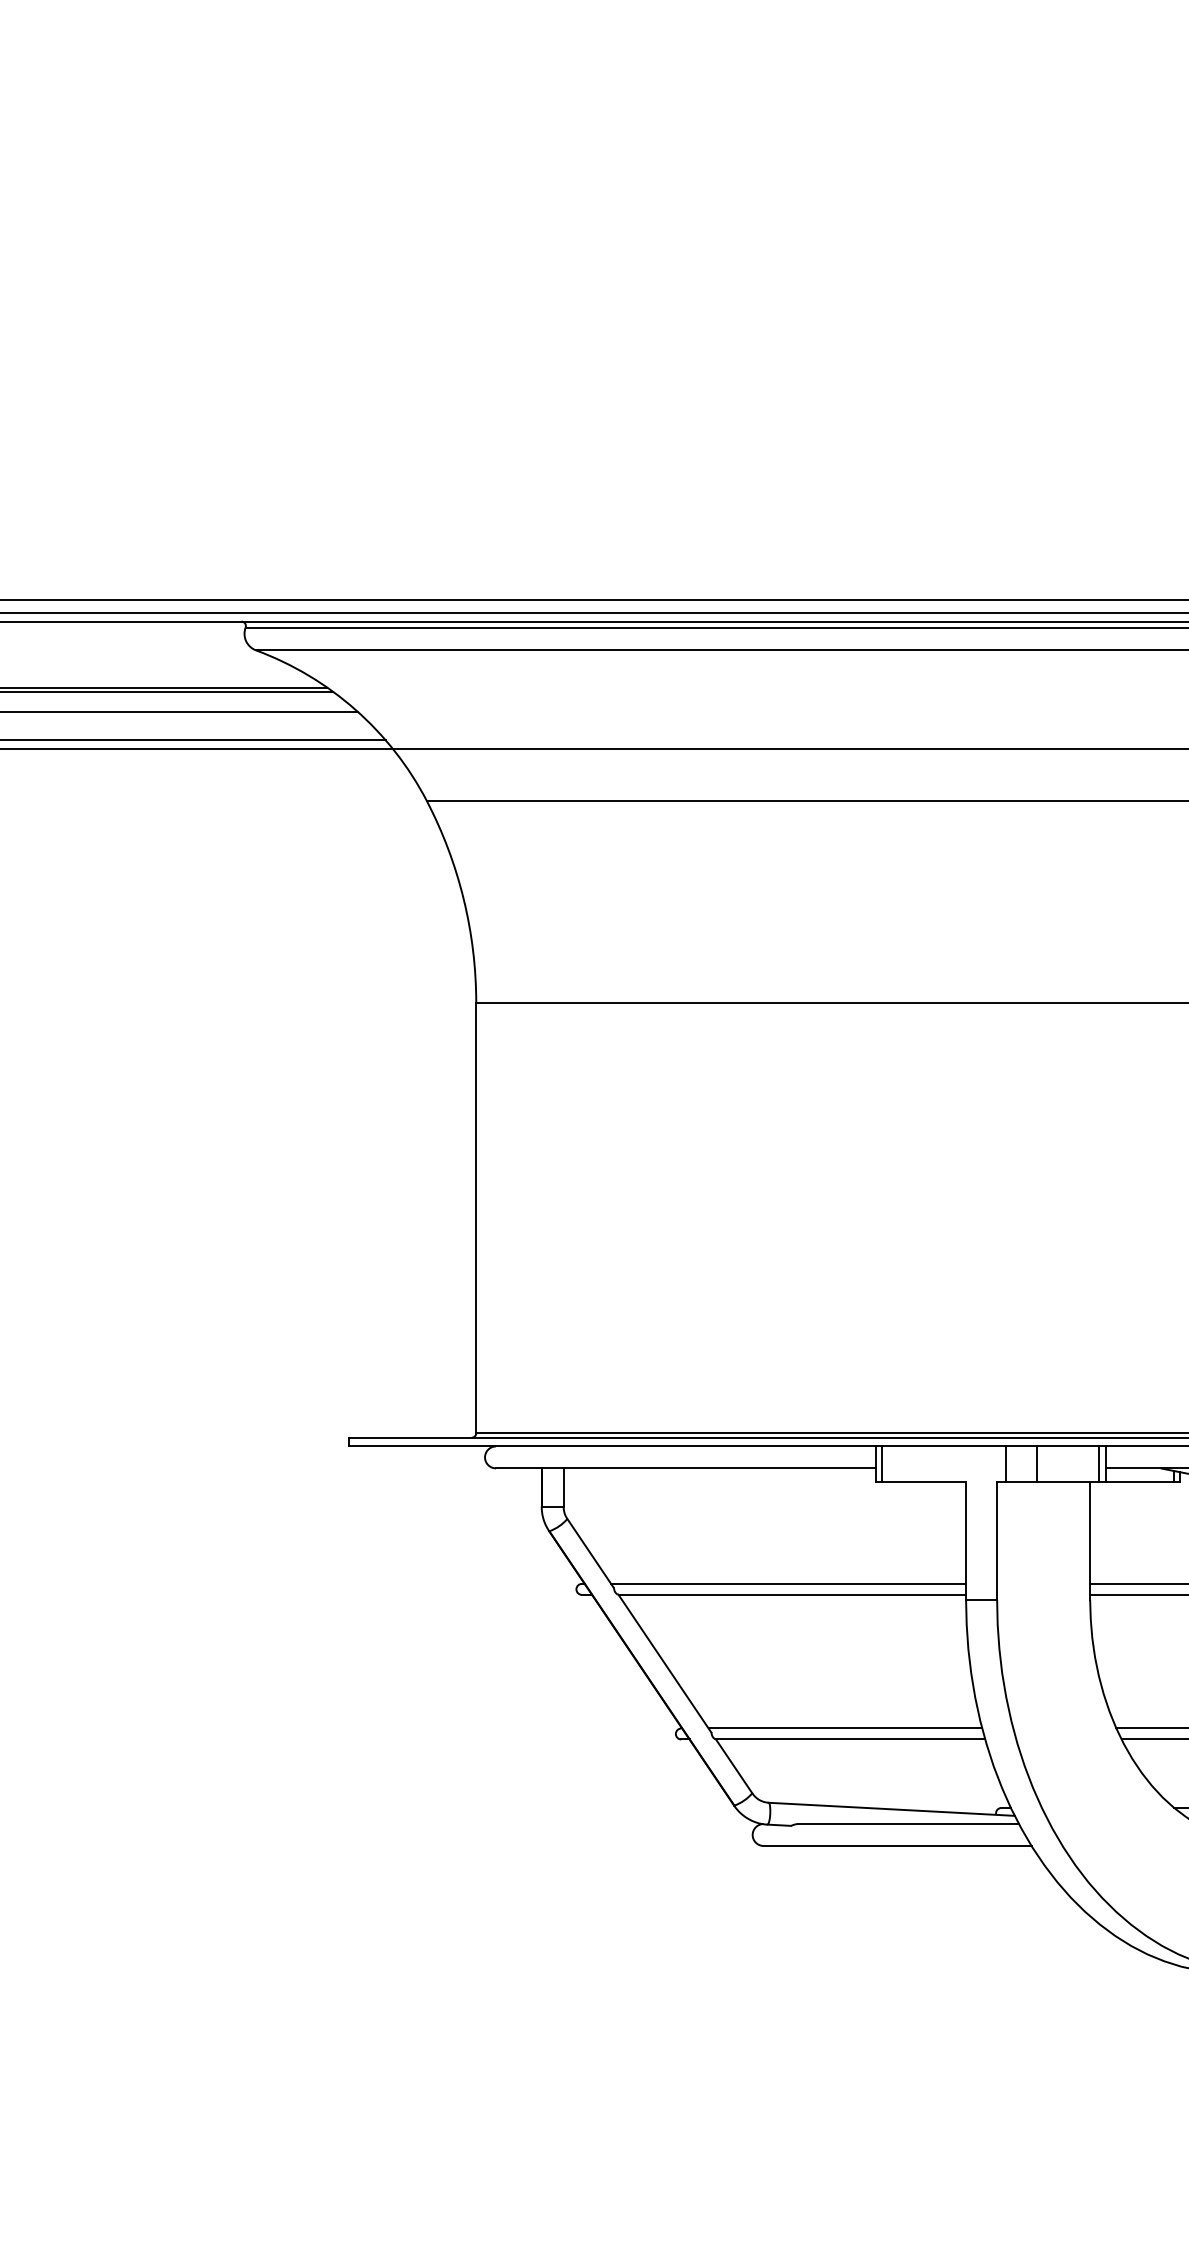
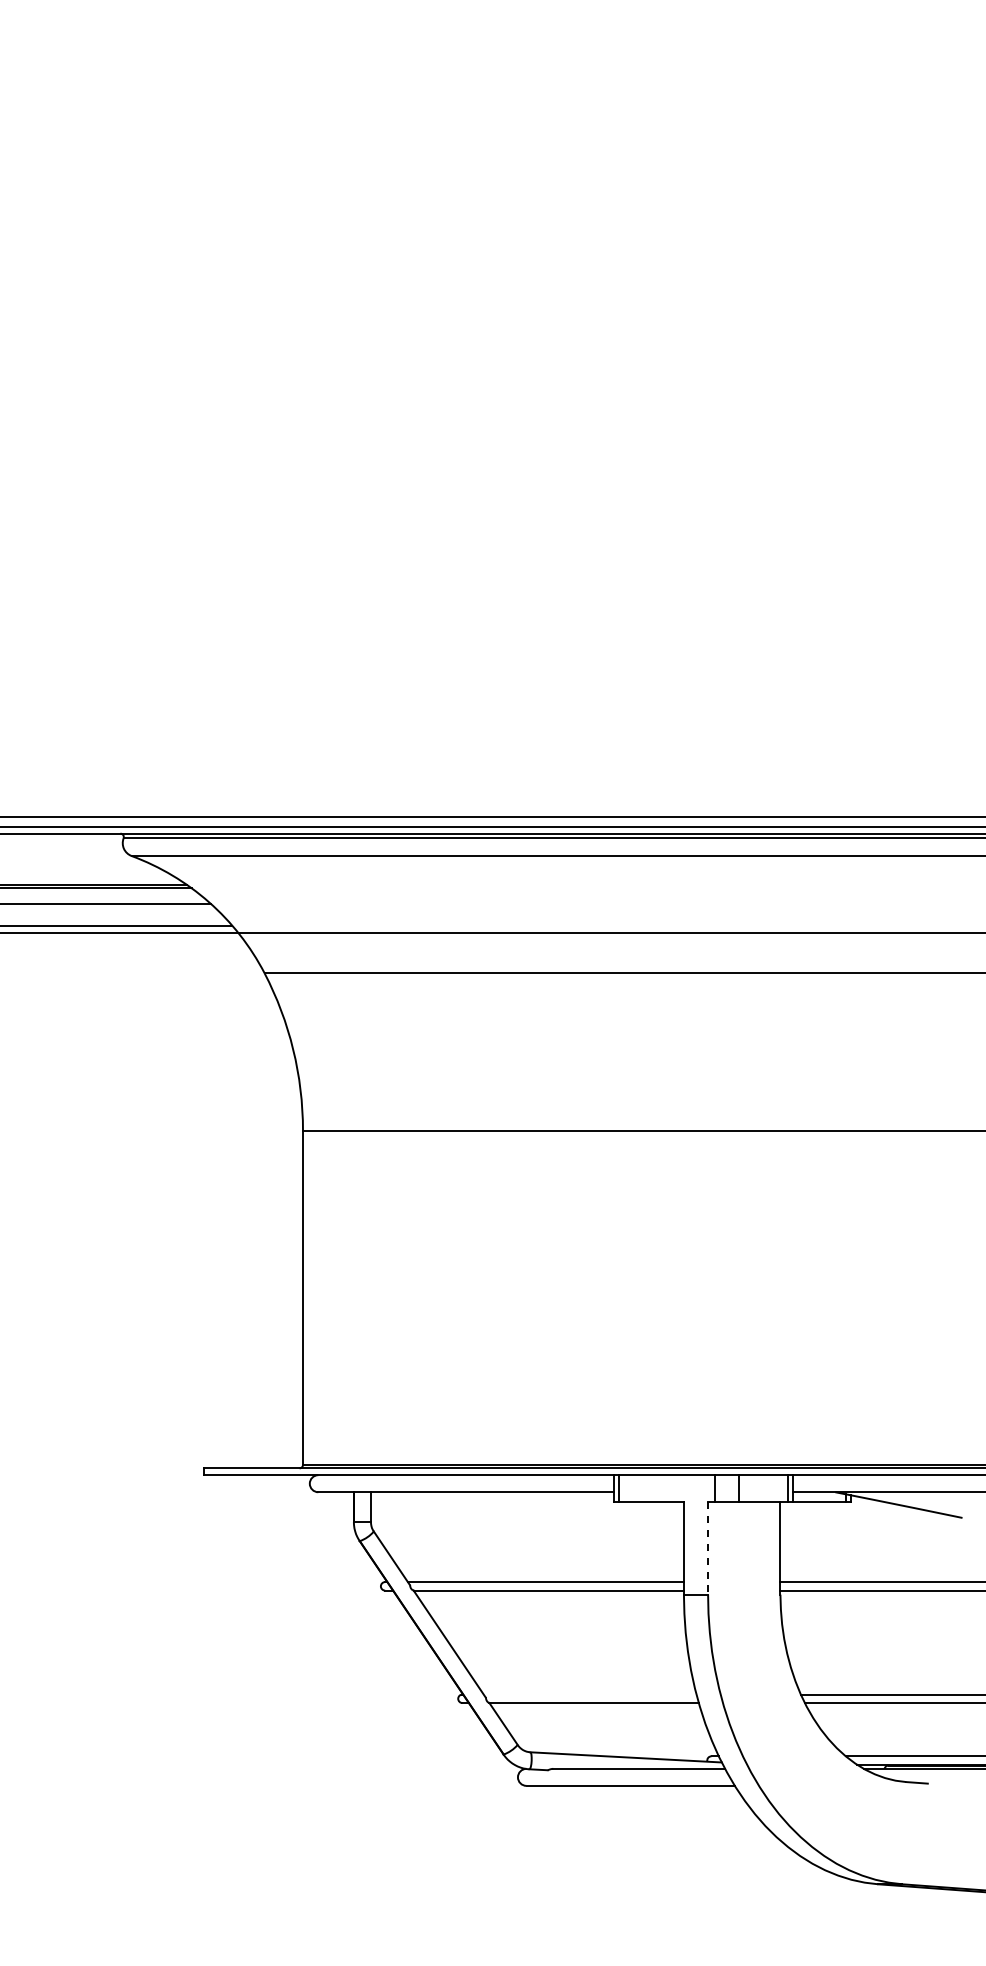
line: (997, 1542) -> (708, 1549), solid -> dashed
line: (844, 1728) -> (589, 1694), removed

